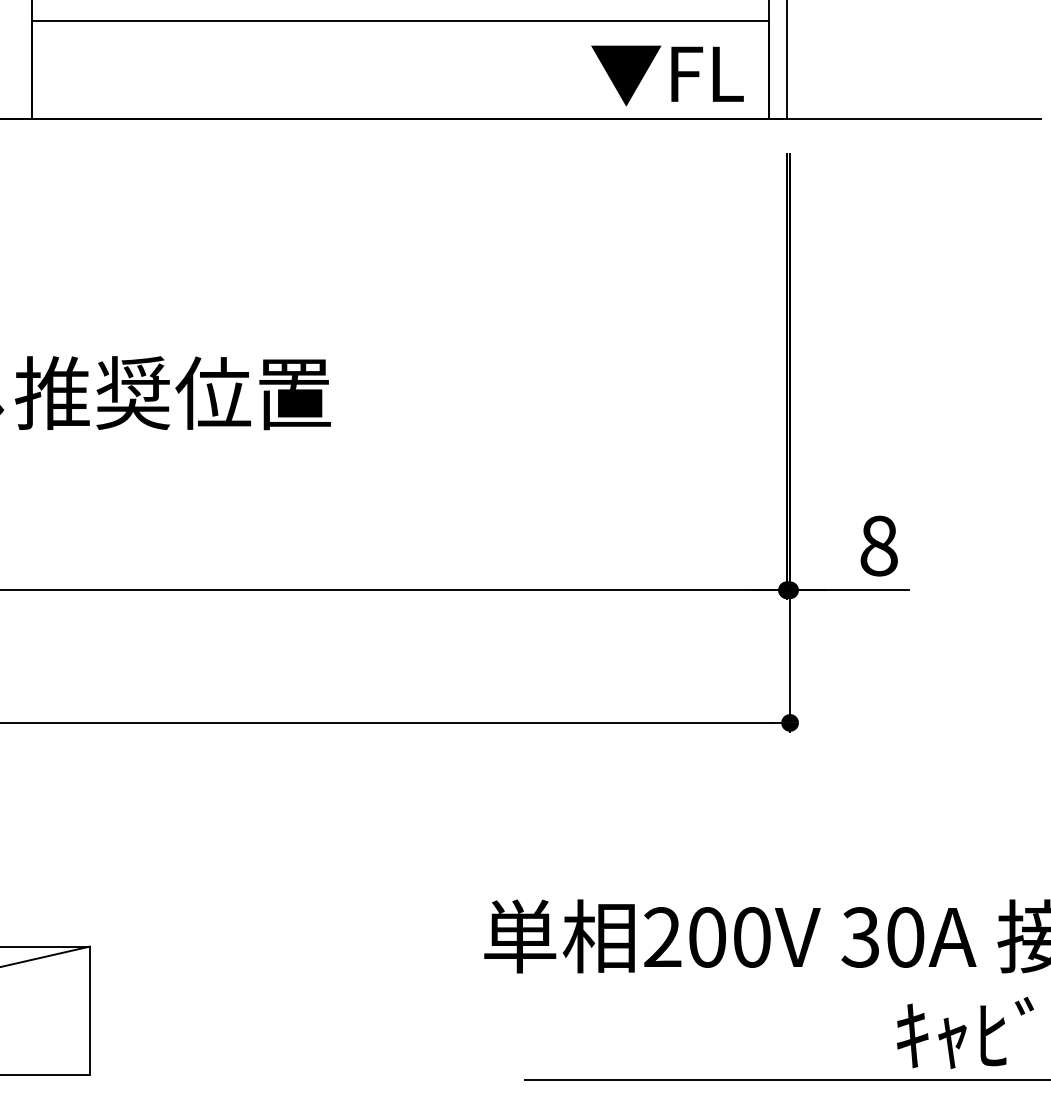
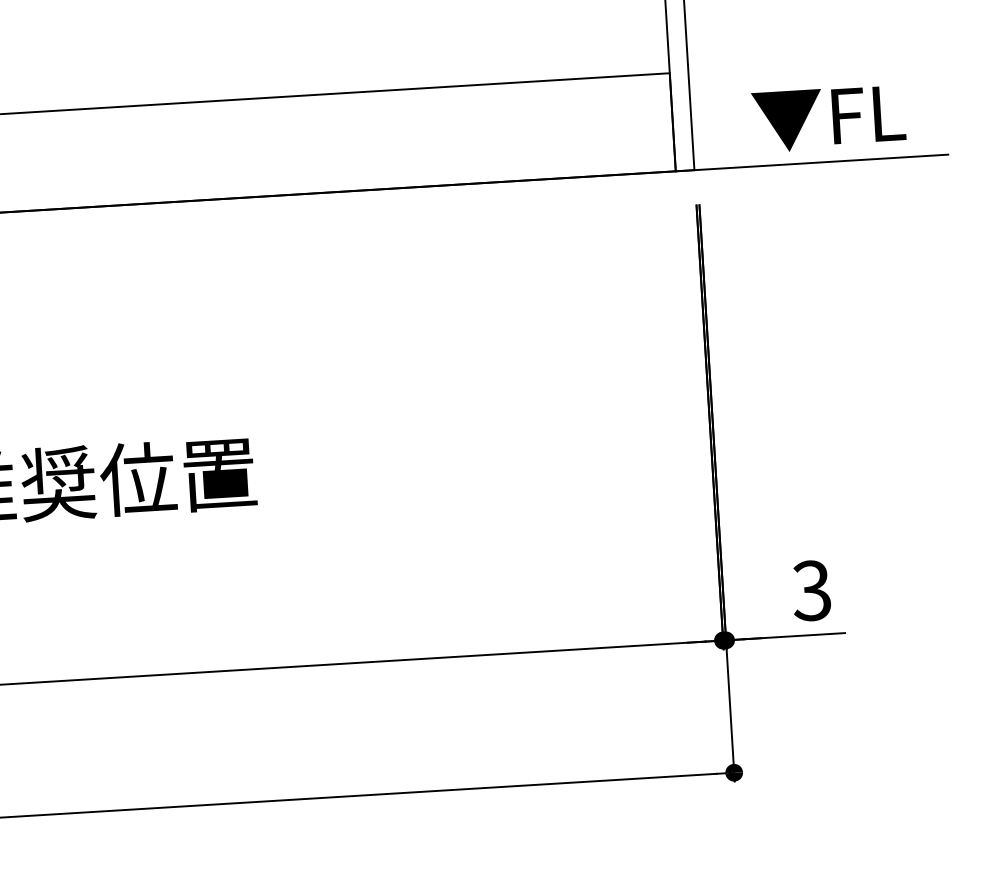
text: (667, 75) -> (828, 118), moved
text: (878, 545) -> (811, 590), 8 -> 3

